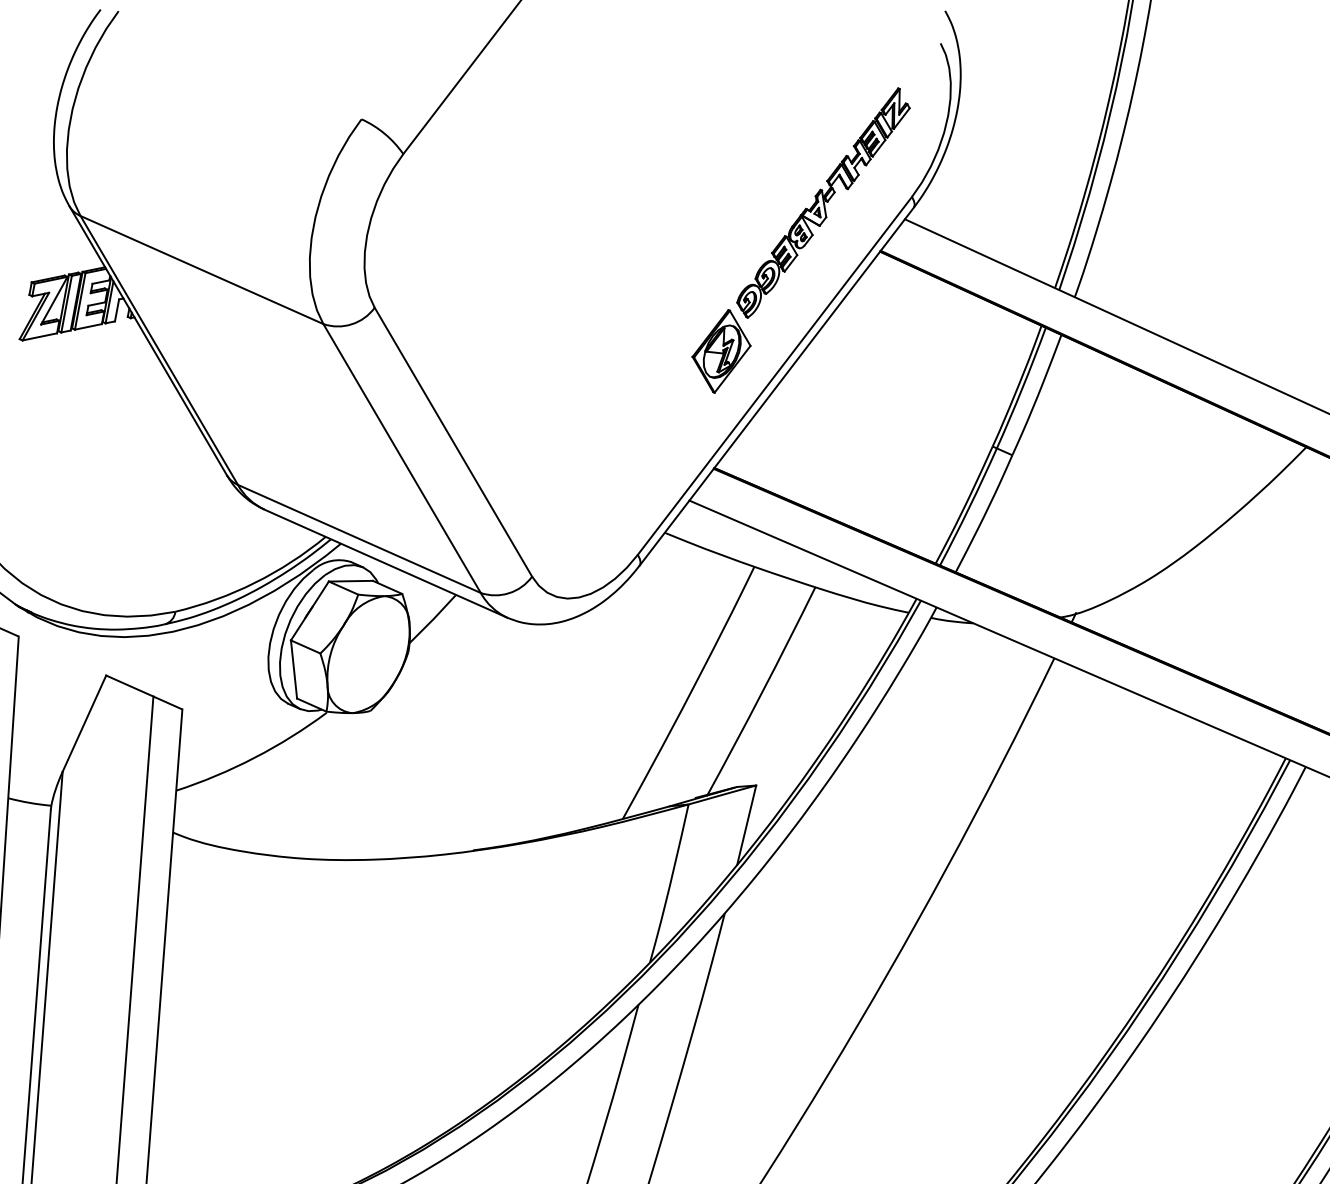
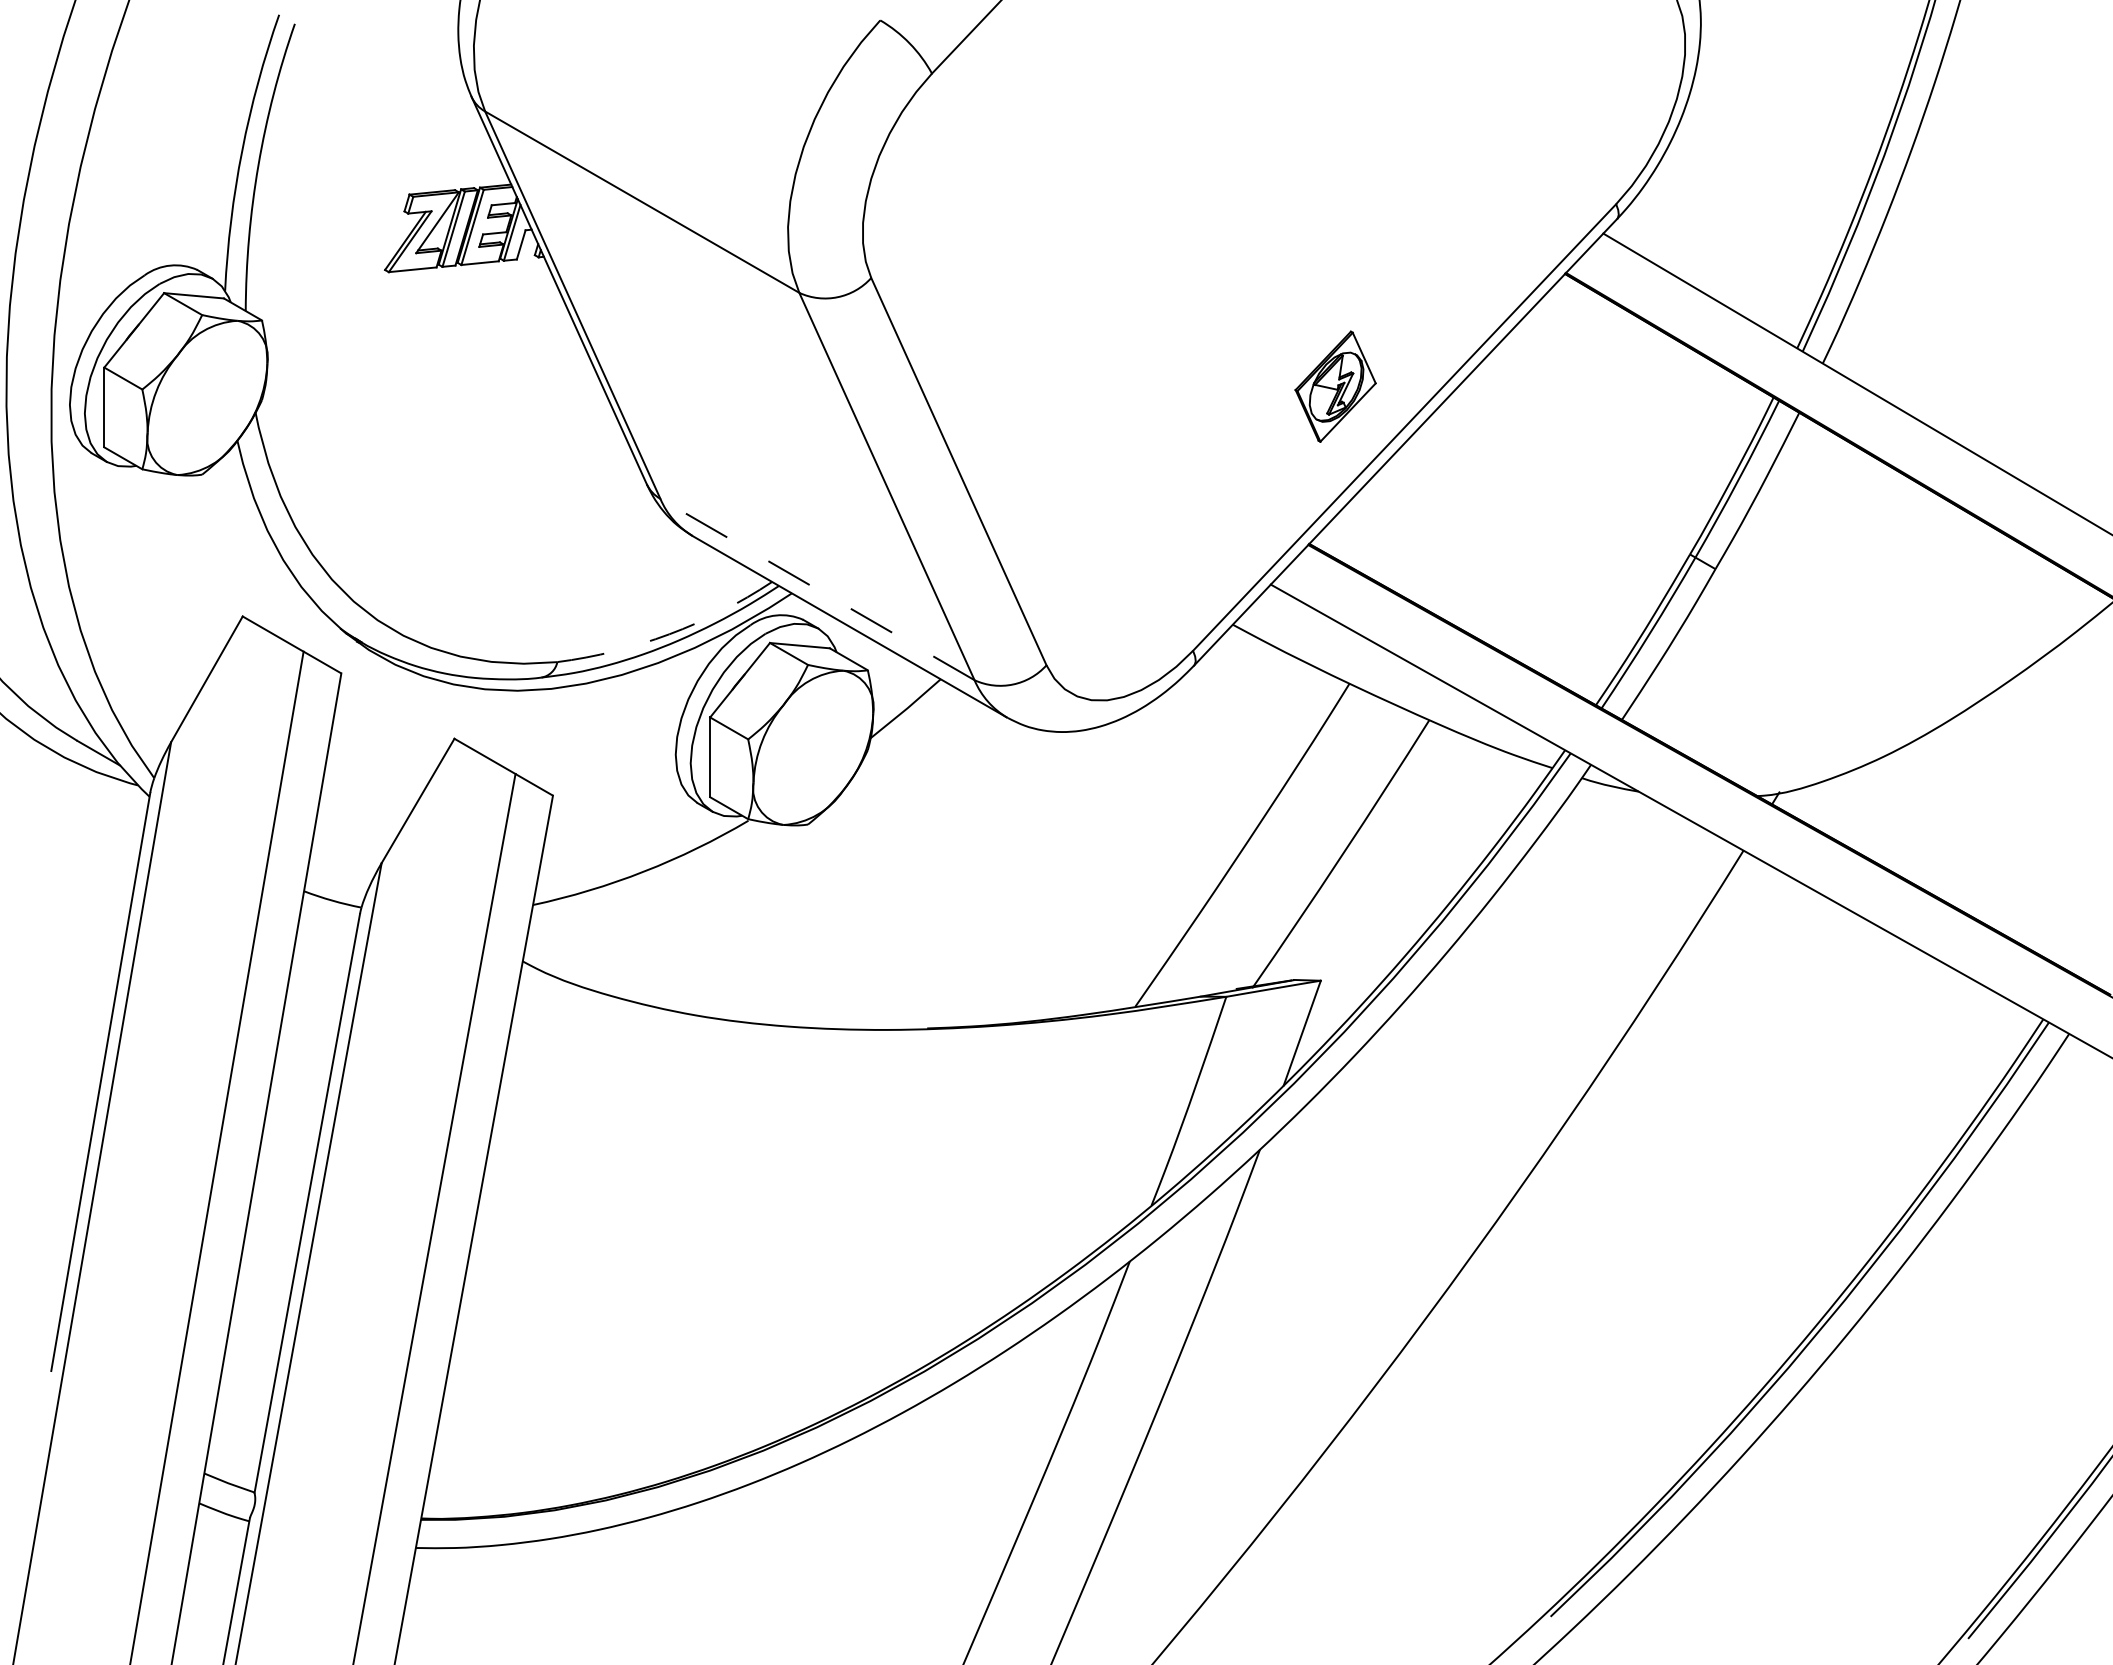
part: (822, 202) -> (1494, 199), removed
line: (359, 538) -> (817, 589), solid -> dashed
arc: (254, 583) -> (669, 634), solid -> dashed

